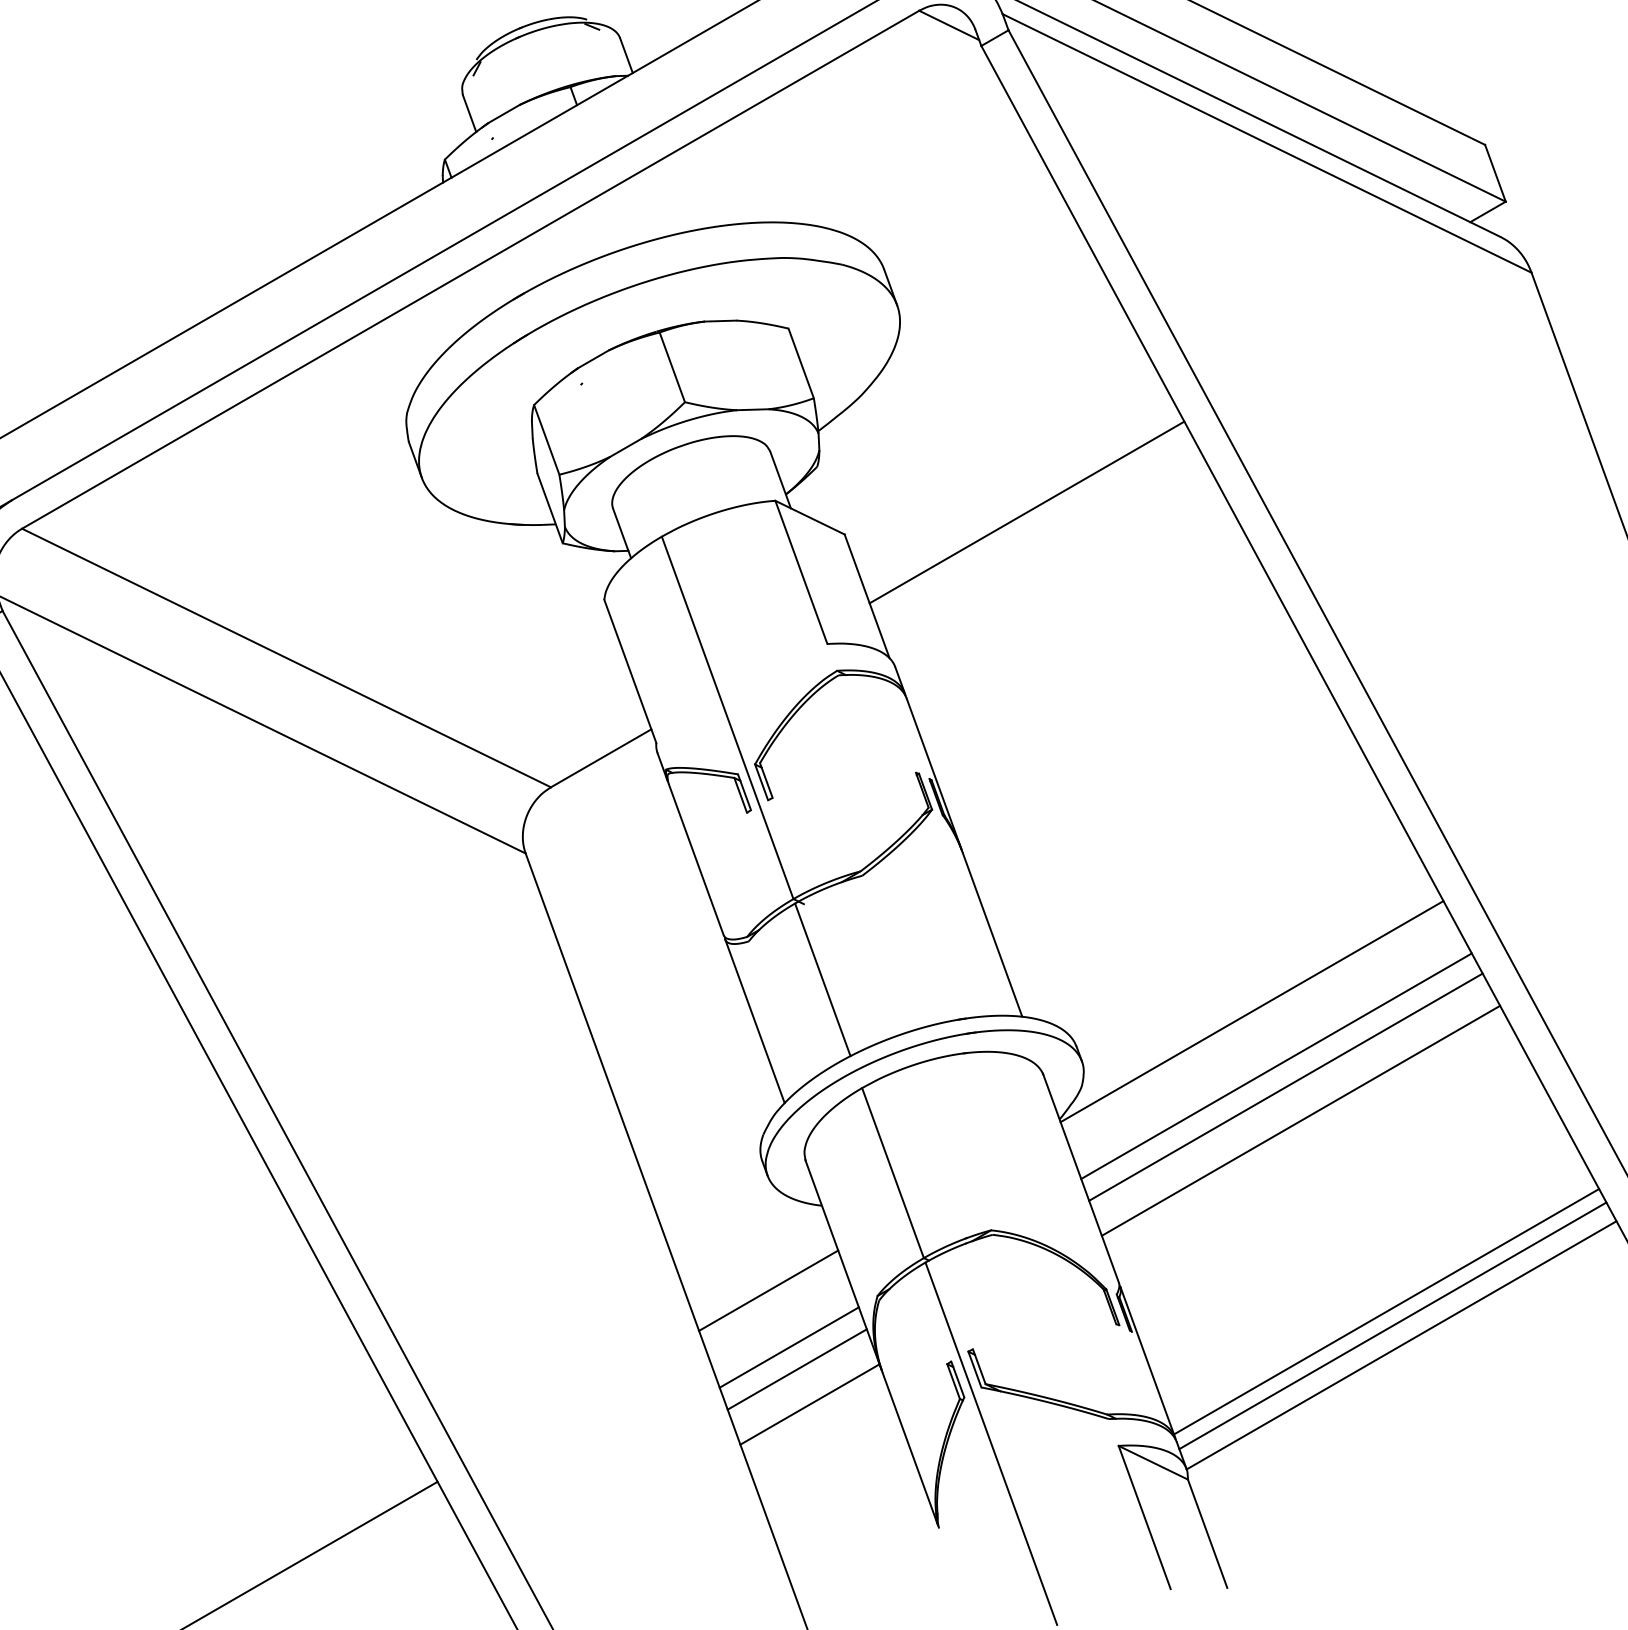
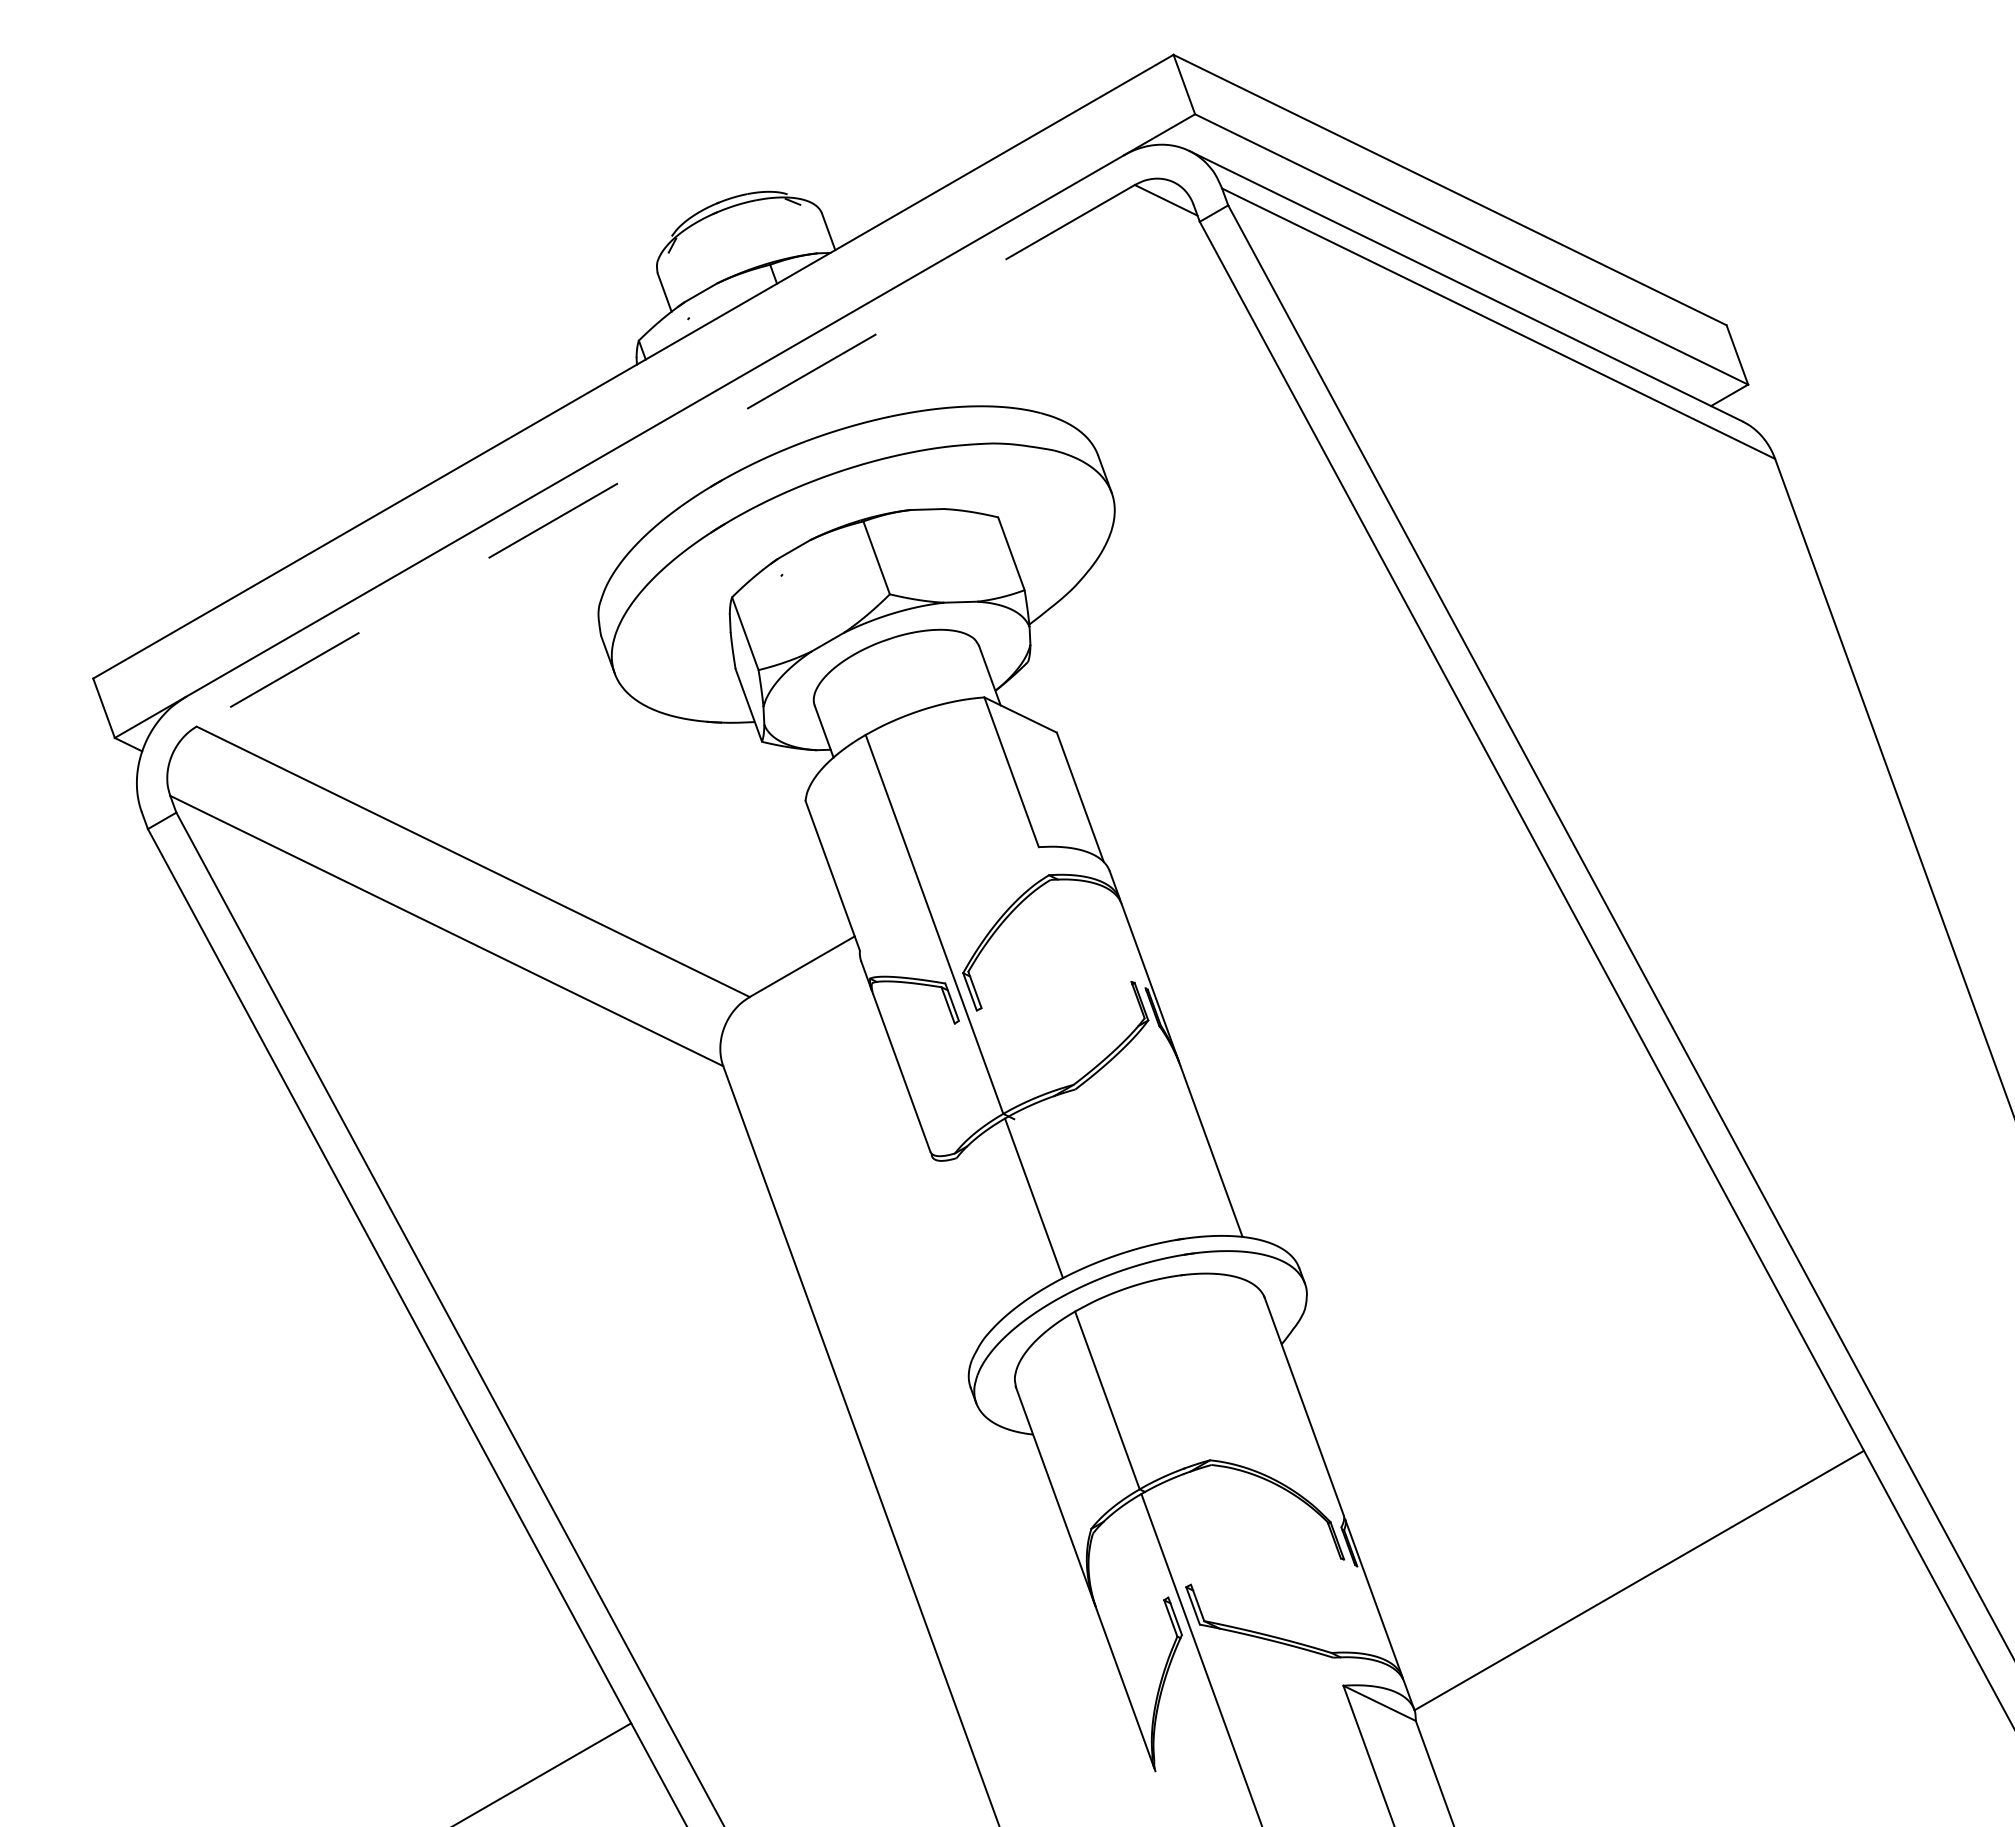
line: (470, 269) -> (665, 455), solid -> dashed
line: (1026, 512) -> (1247, 709), removed
line: (1251, 1011) -> (1482, 1231), removed
line: (755, 1021) -> (963, 1241), removed
line: (1276, 1066) -> (1508, 1288), removed
line: (1286, 1087) -> (1518, 1310), removed
line: (1300, 1120) -> (1533, 1345), removed
line: (768, 1290) -> (977, 1523), removed
line: (1386, 1311) -> (1623, 1545), removed
line: (1392, 1326) -> (1629, 1560), removed
line: (788, 1347) -> (998, 1582), removed
line: (797, 1369) -> (1007, 1605), removed
line: (809, 1404) -> (1020, 1642), removed

